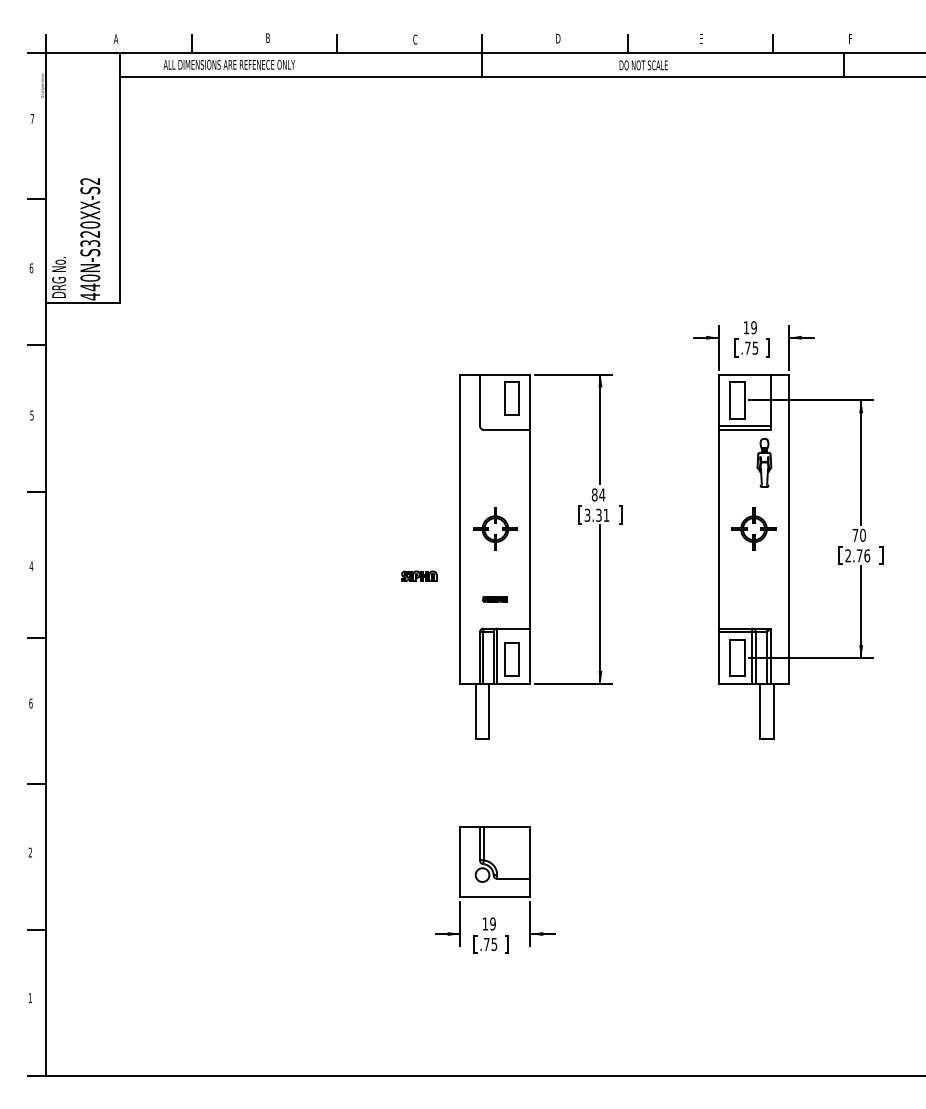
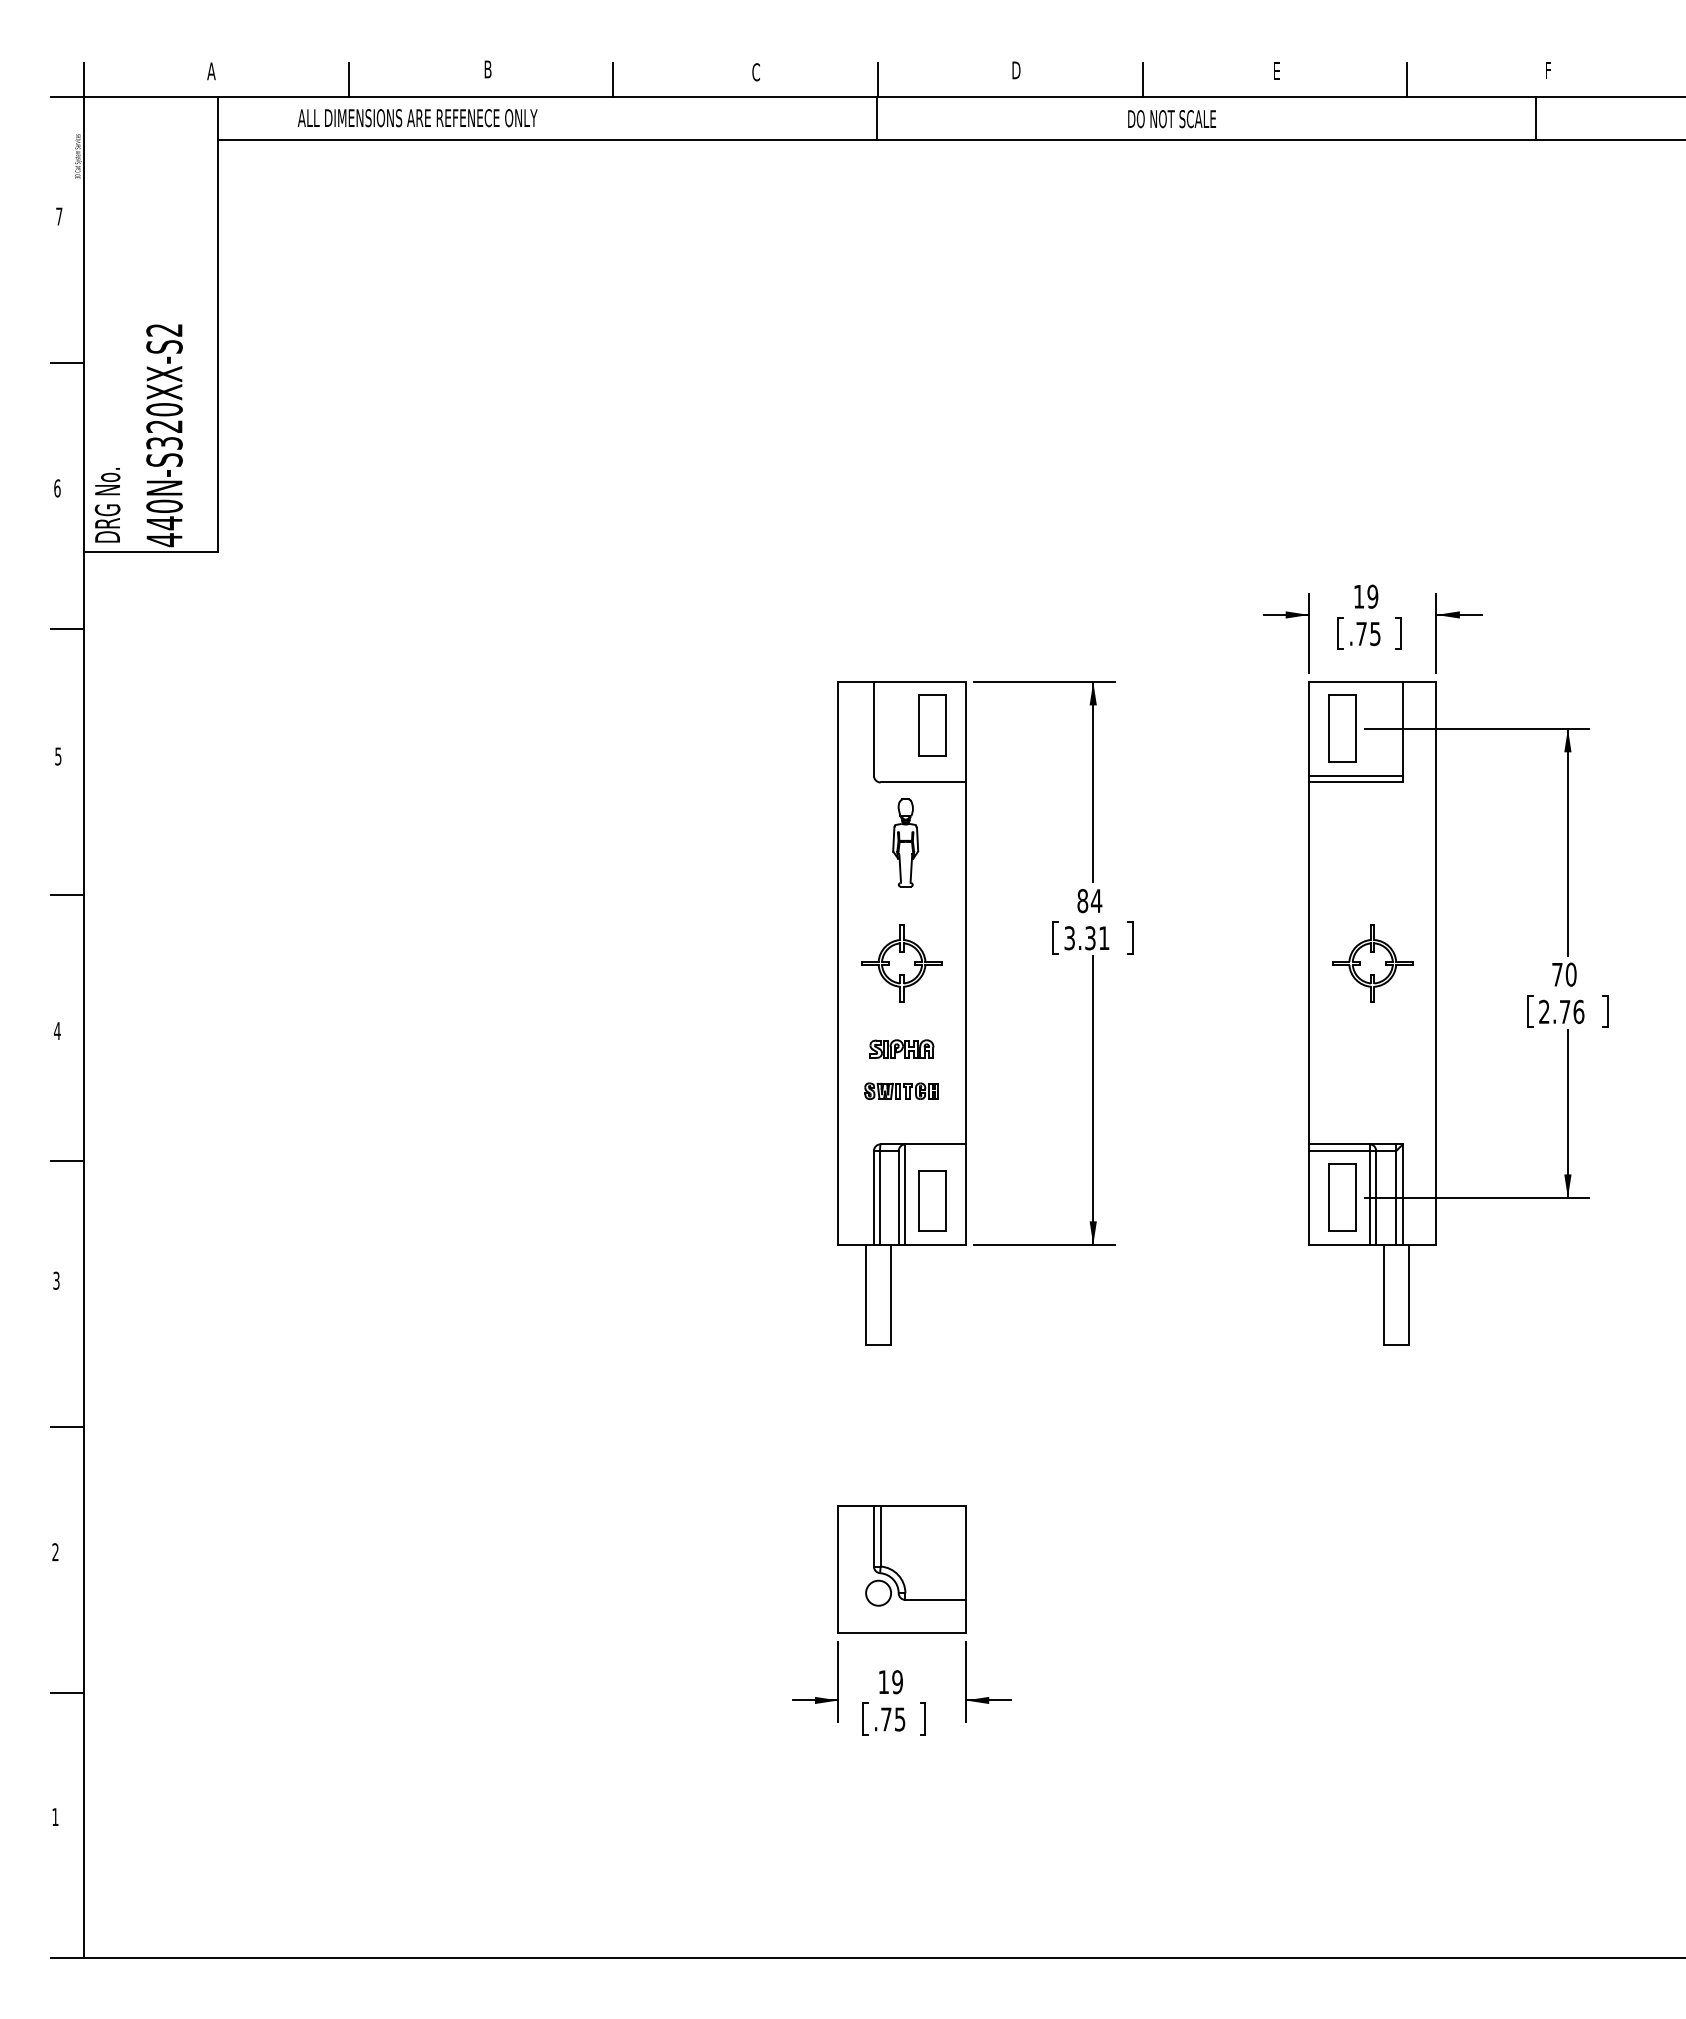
part: (764, 462) -> (905, 842), moved
part: (419, 575) -> (902, 1047), moved
part: (494, 599) -> (900, 1091), size x1.67
text: (30, 703) -> (55, 1280), 6 -> 3

